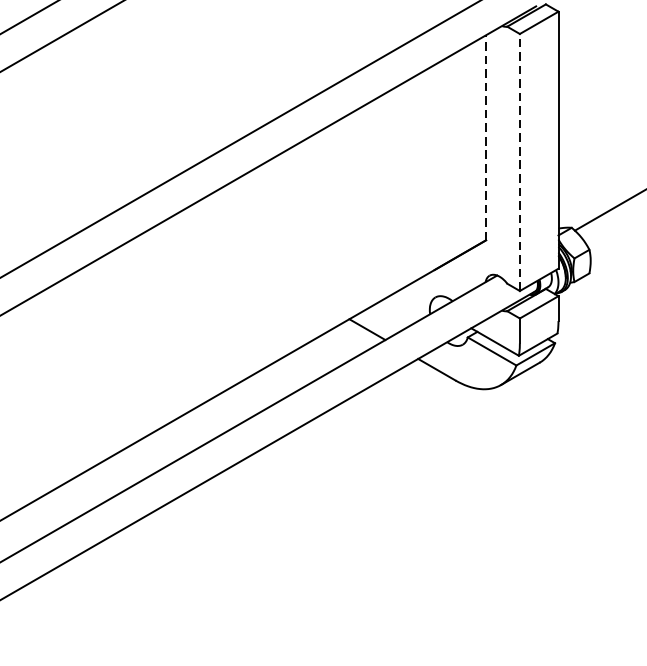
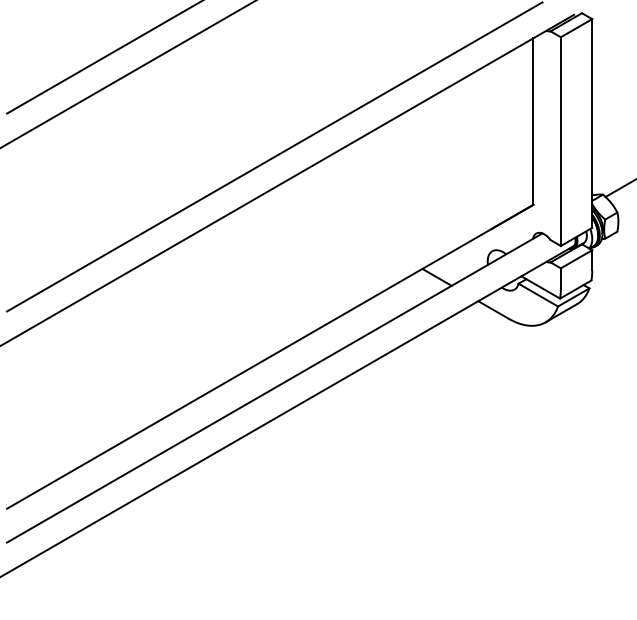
line: (486, 137) -> (533, 121), dashed -> solid
line: (519, 162) -> (560, 141), dashed -> solid

